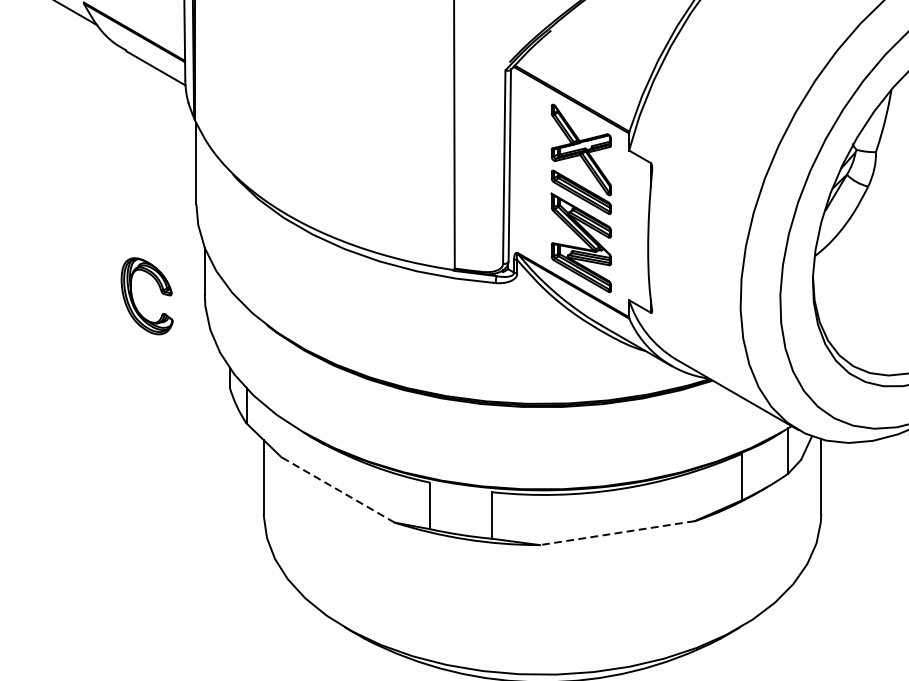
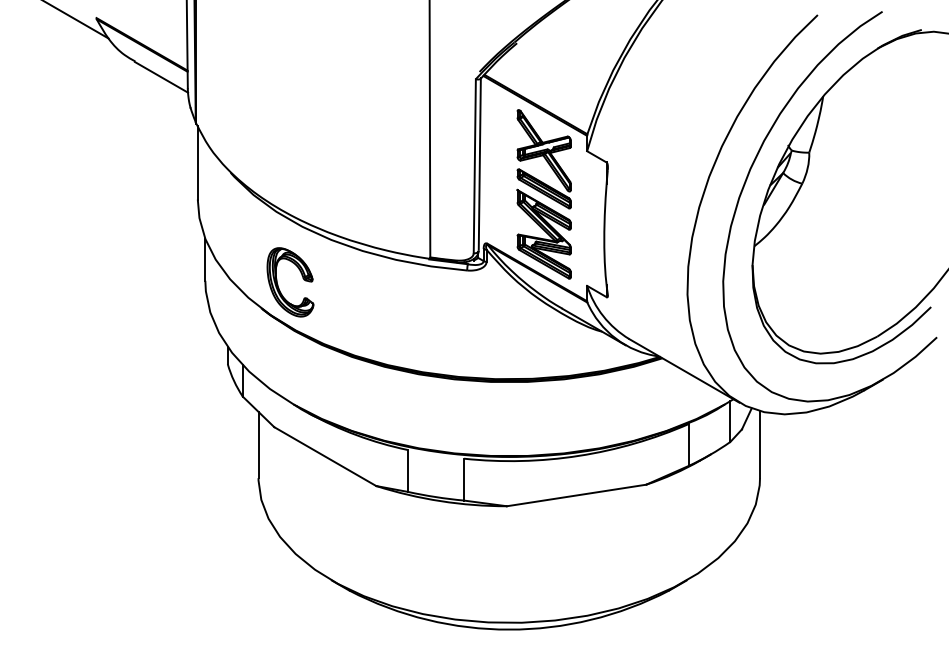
part: (133, 298) -> (278, 284), moved
line: (338, 489) -> (325, 456), dashed -> solid
line: (617, 533) -> (576, 495), dashed -> solid

